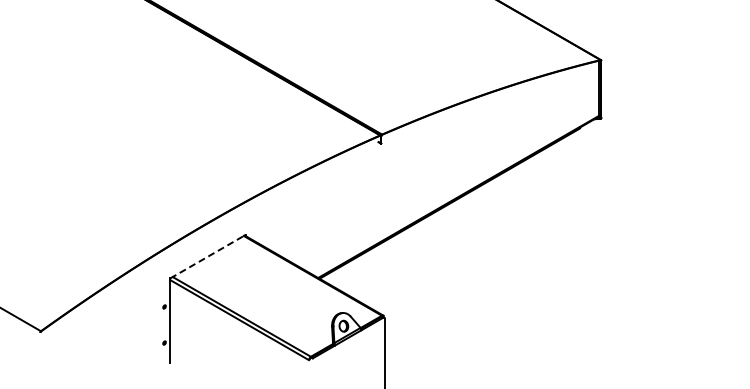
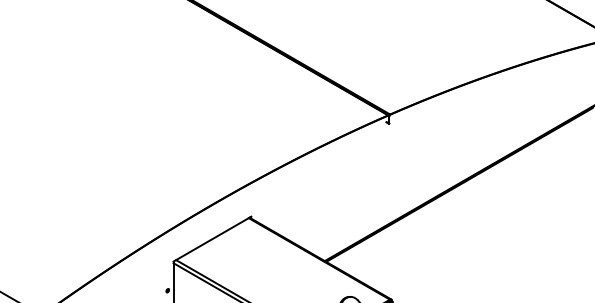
line: (208, 256) -> (212, 239), dashed -> solid

